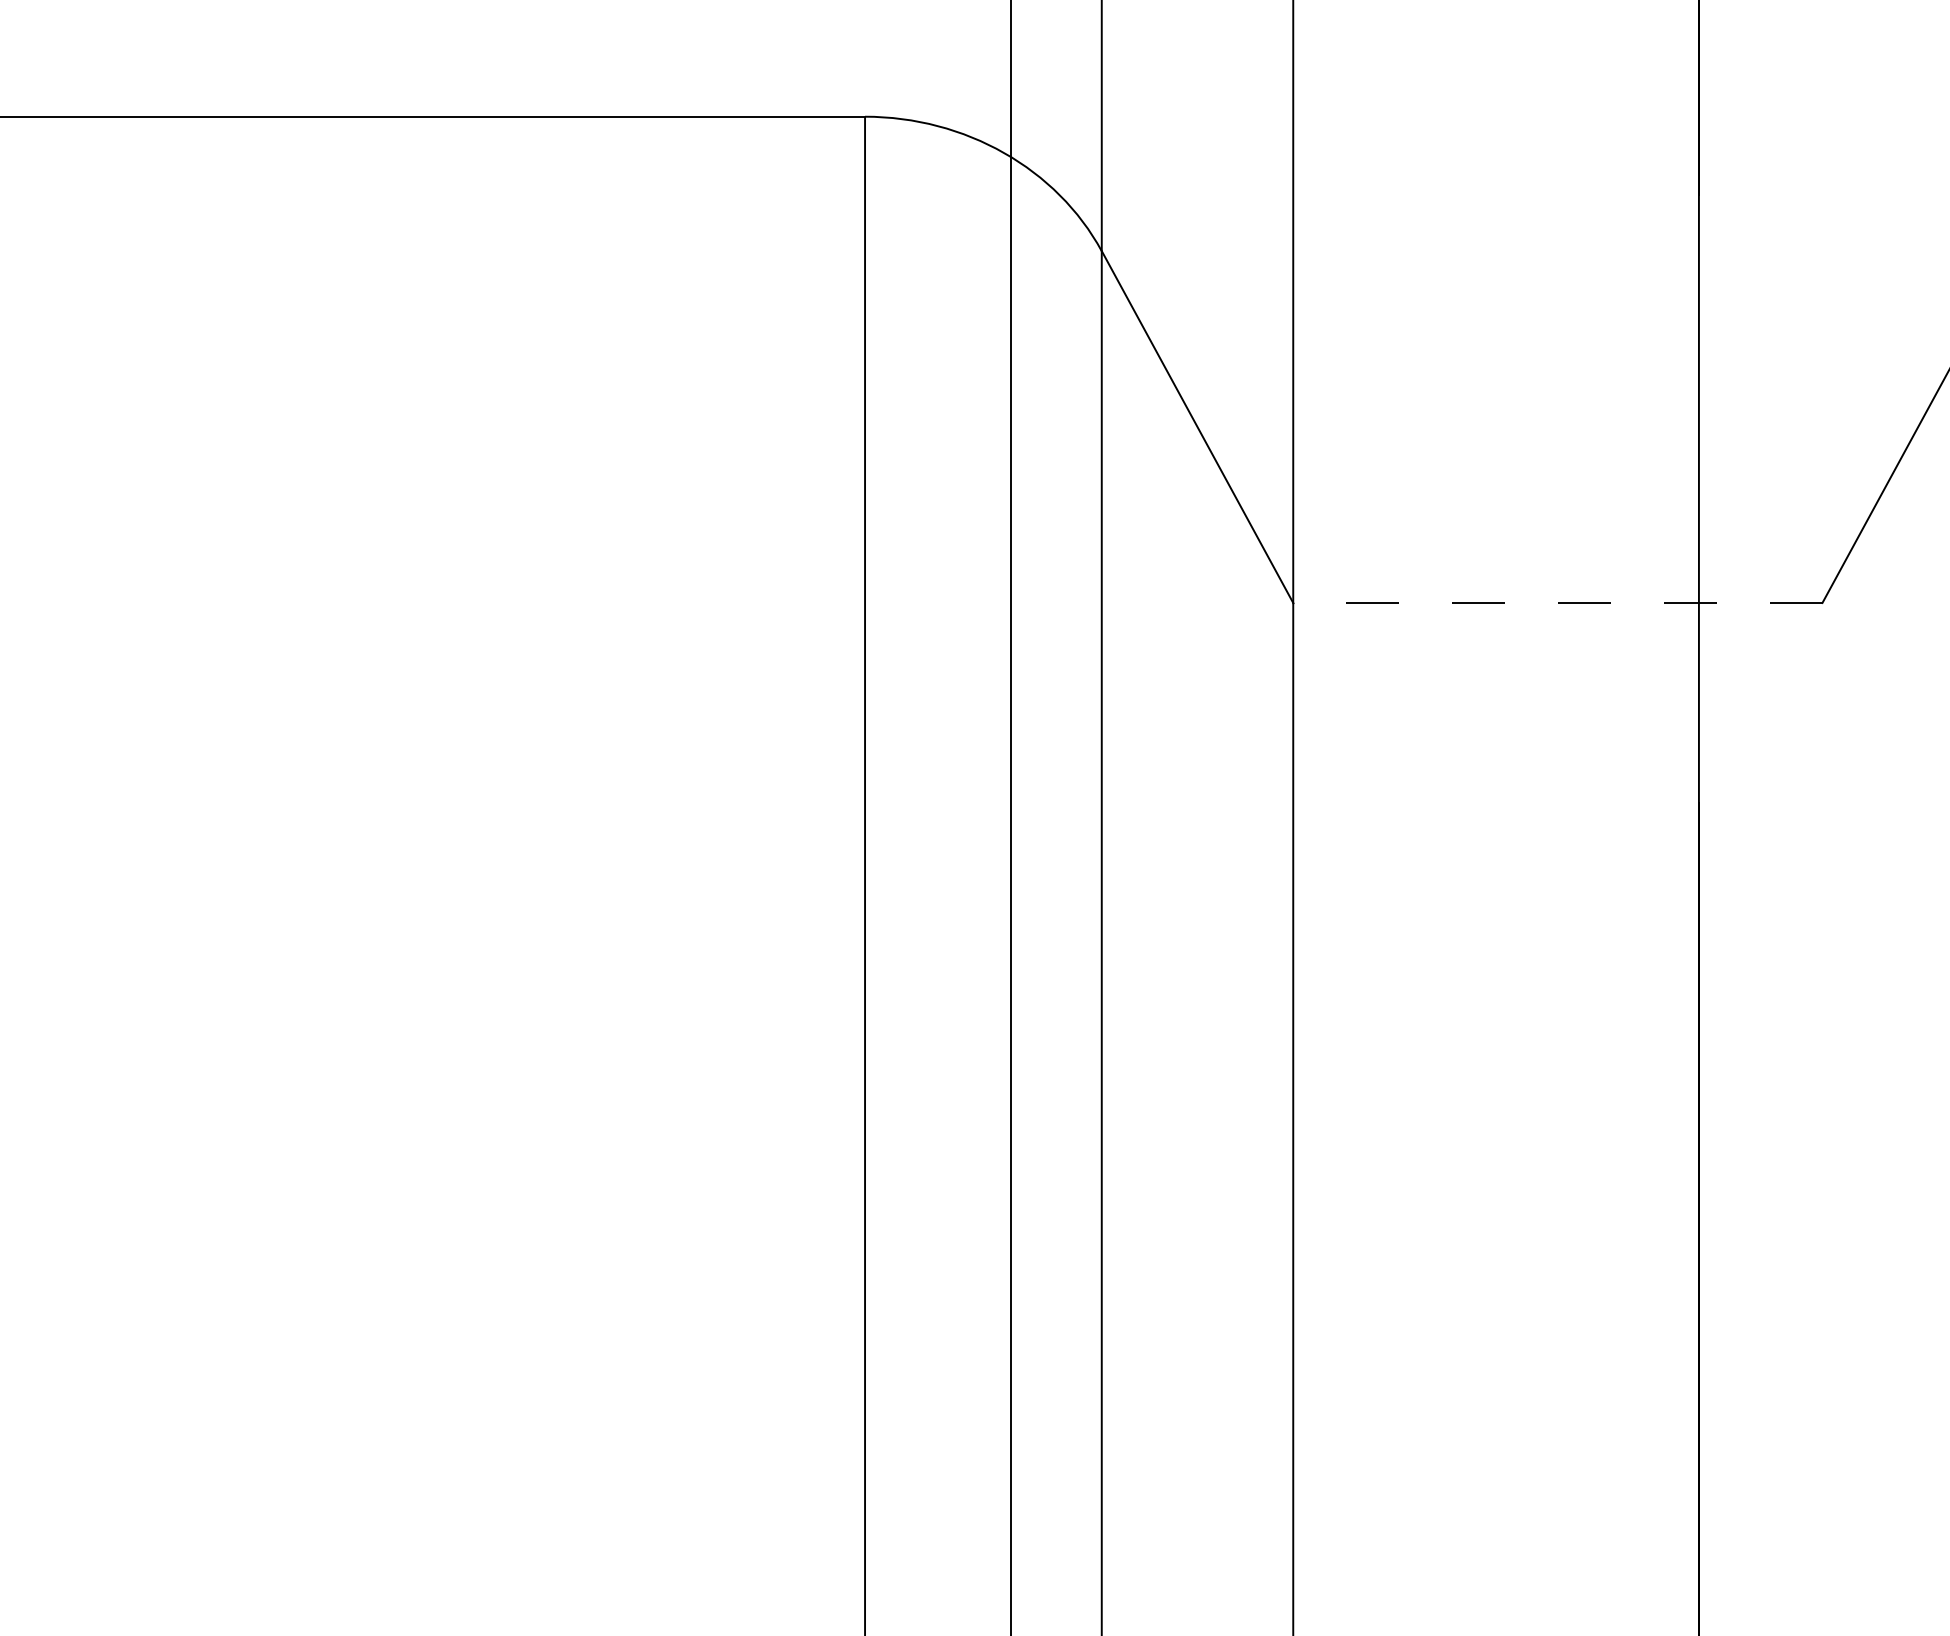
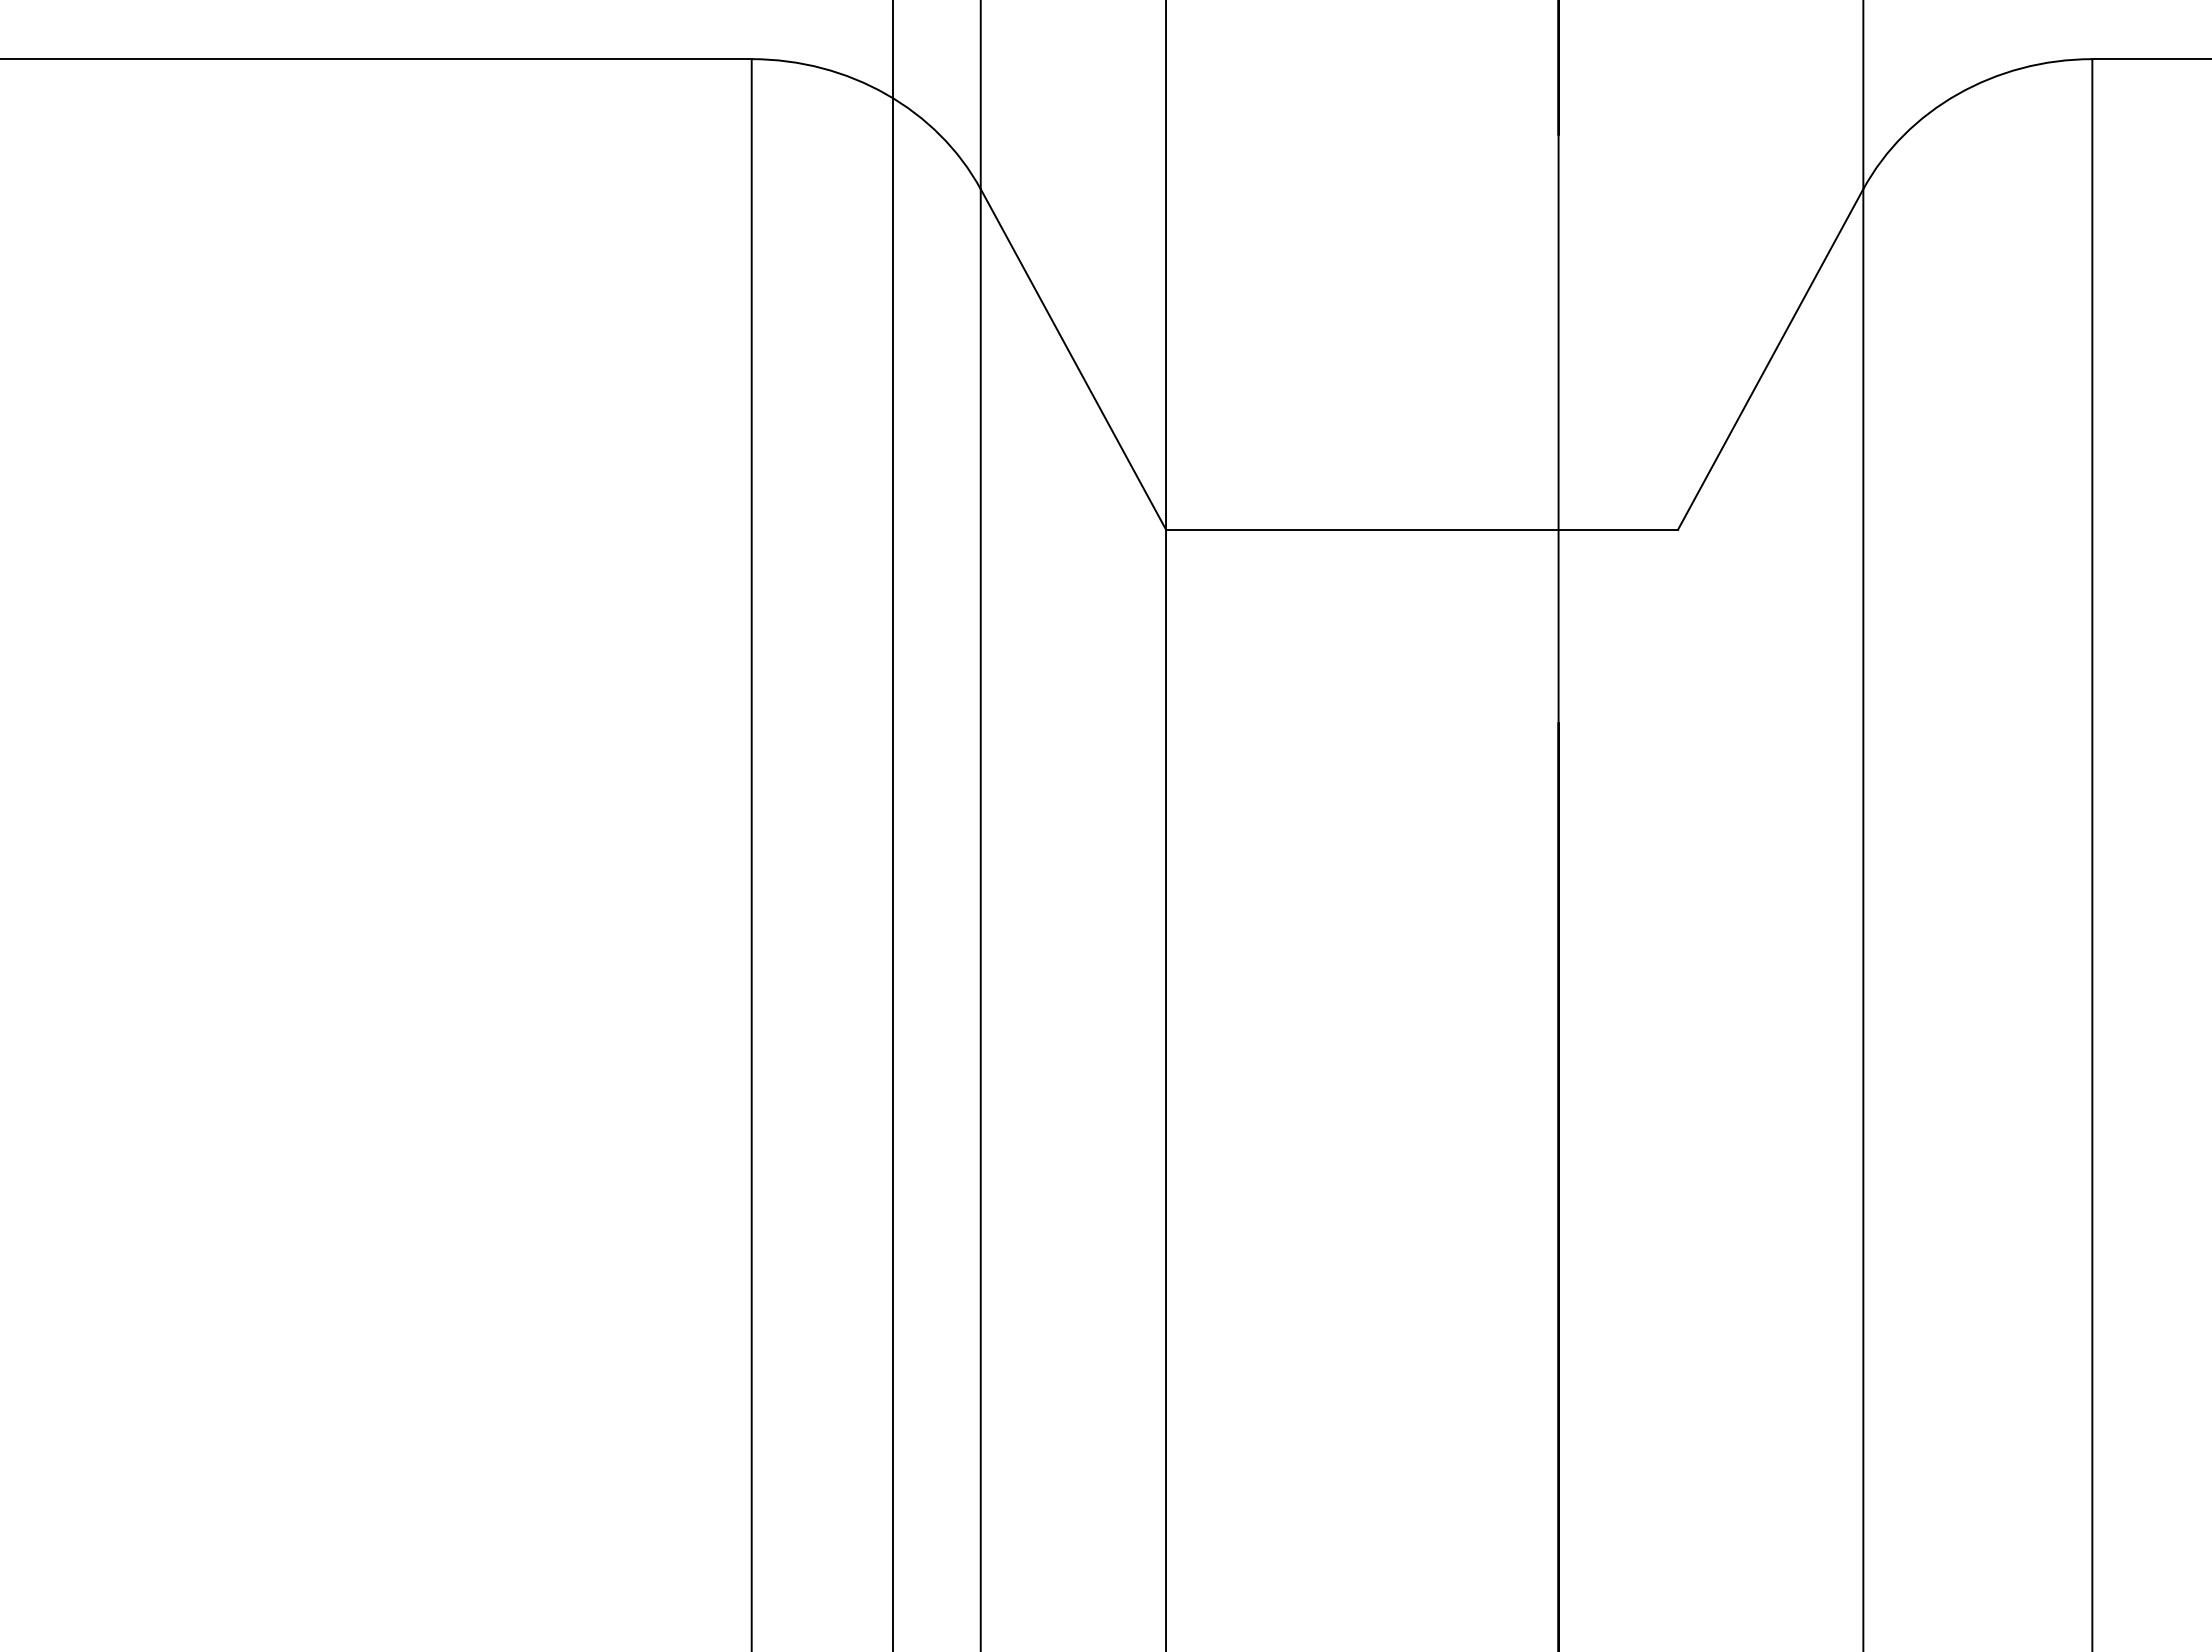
line: (1557, 602) -> (1421, 529), dashed -> solid

